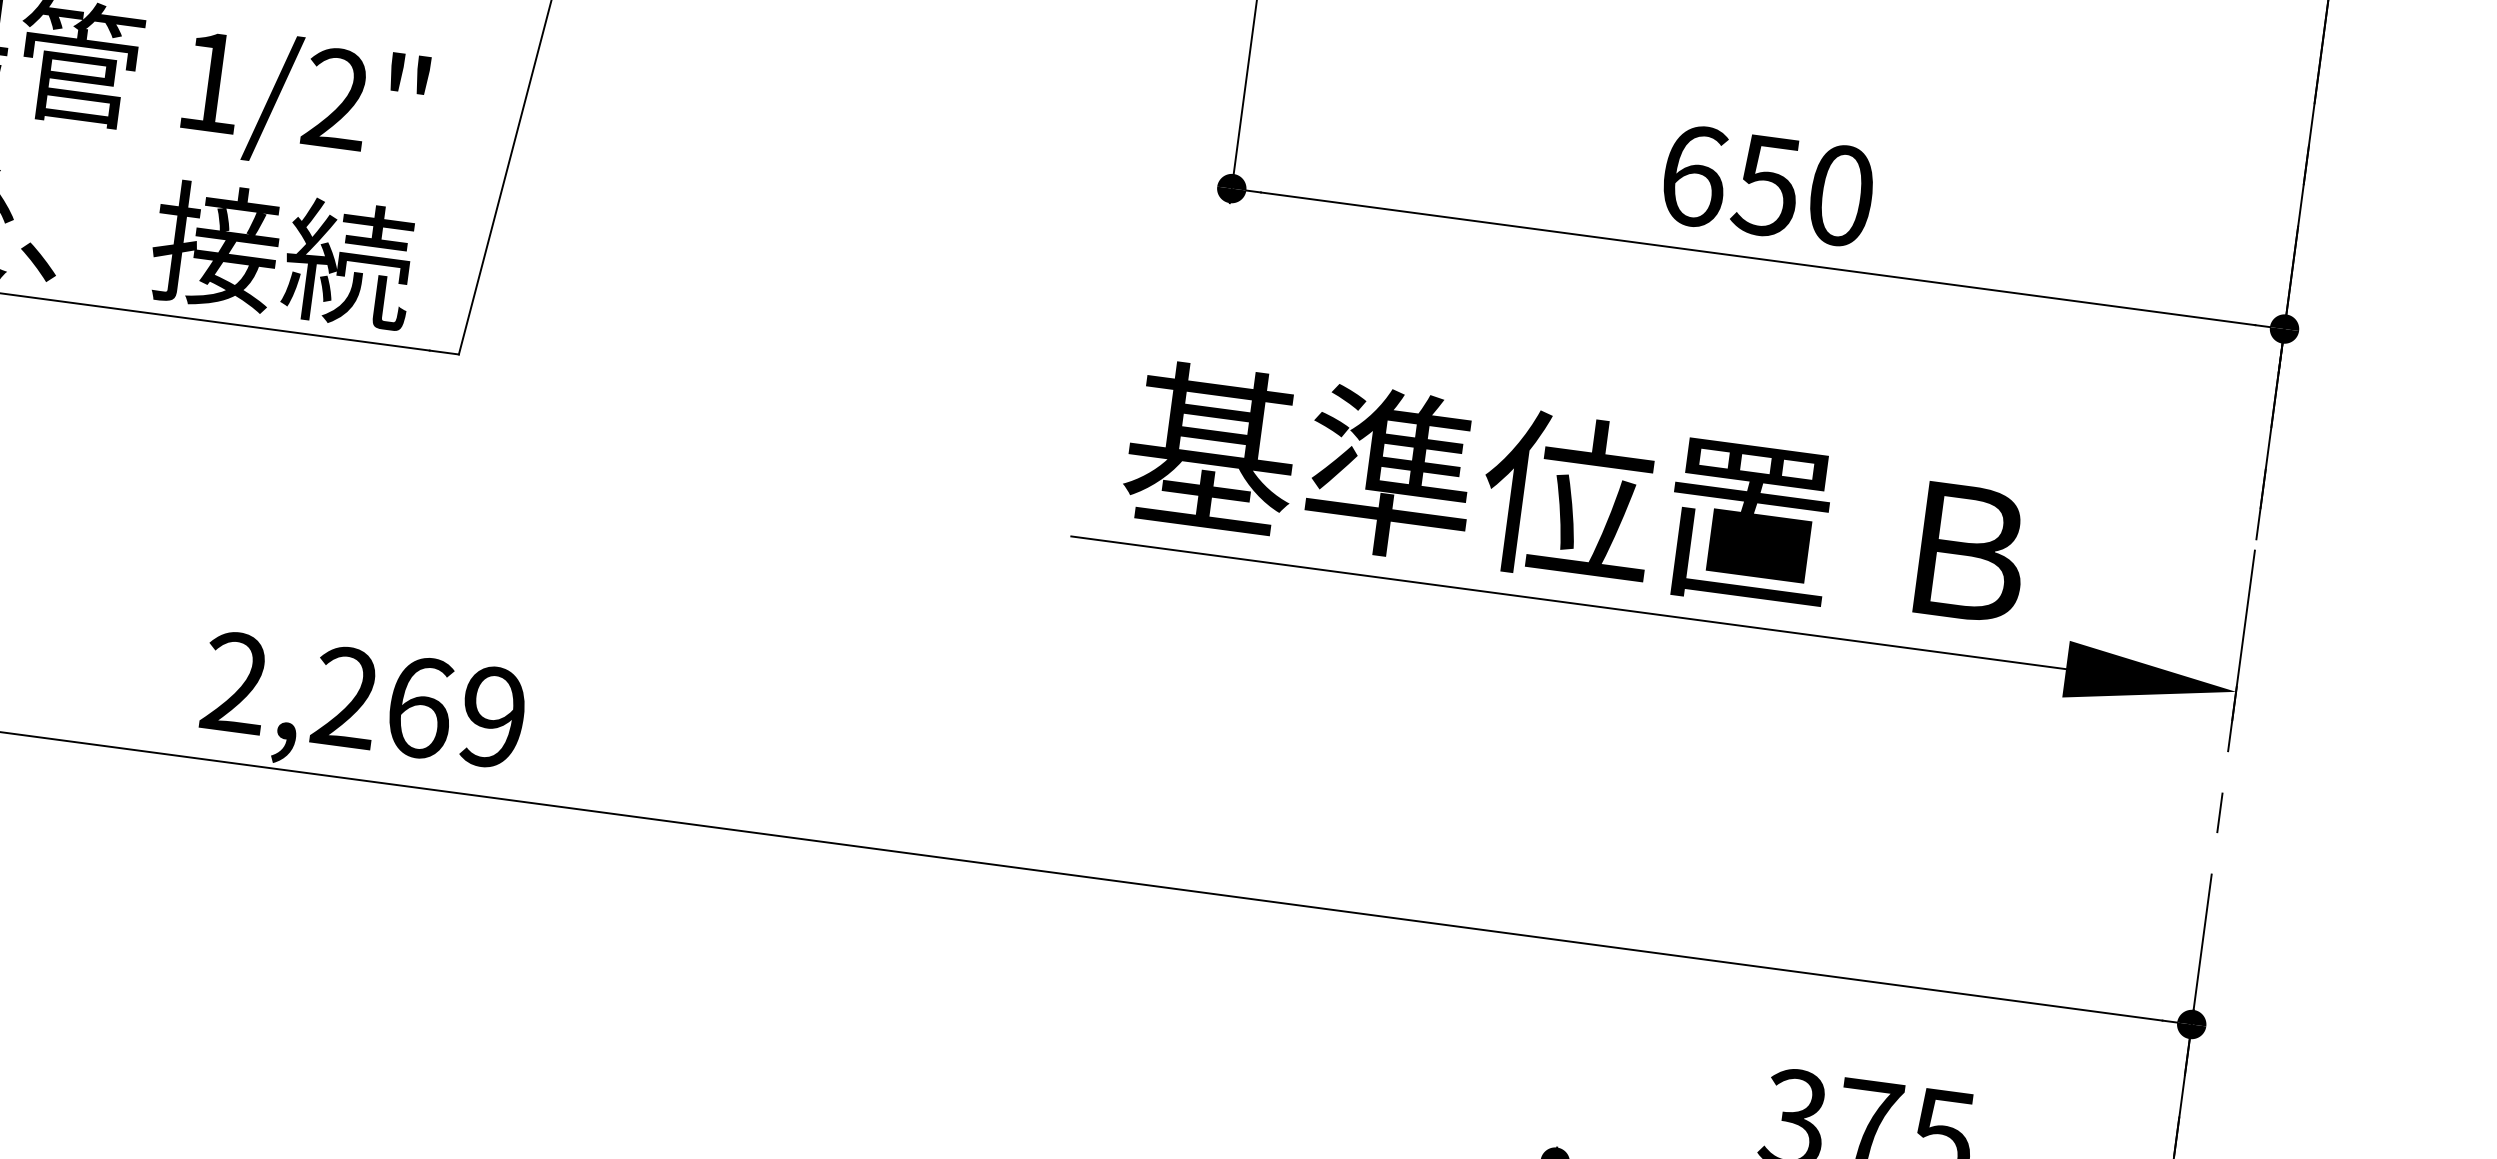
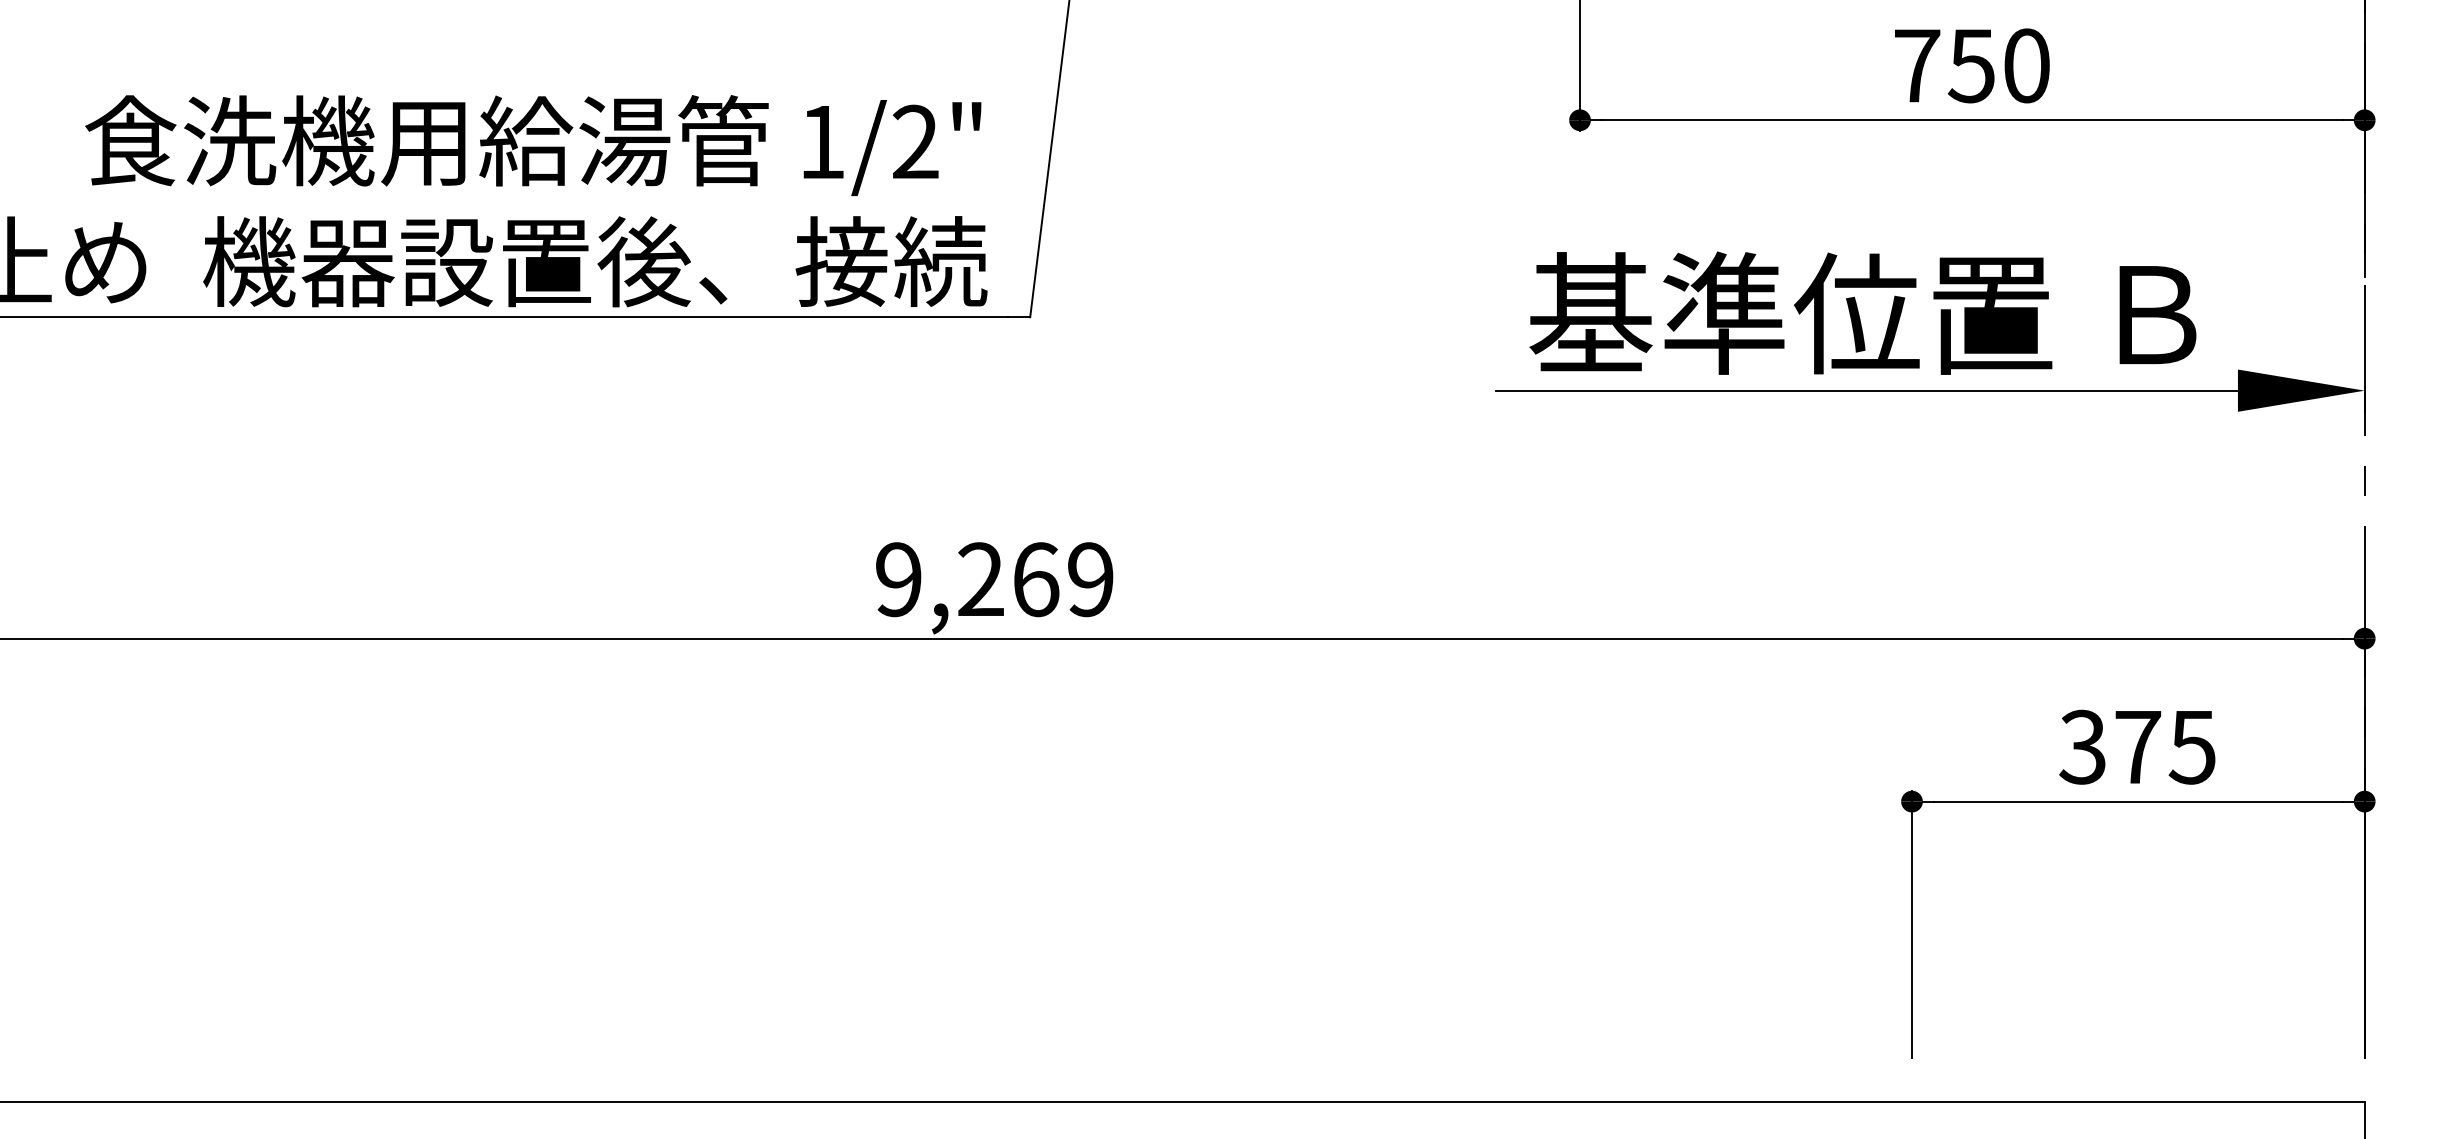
text: (1694, 175) -> (1917, 65), 650 -> 750
text: (235, 682) -> (898, 579), 2,269 -> 9,269

